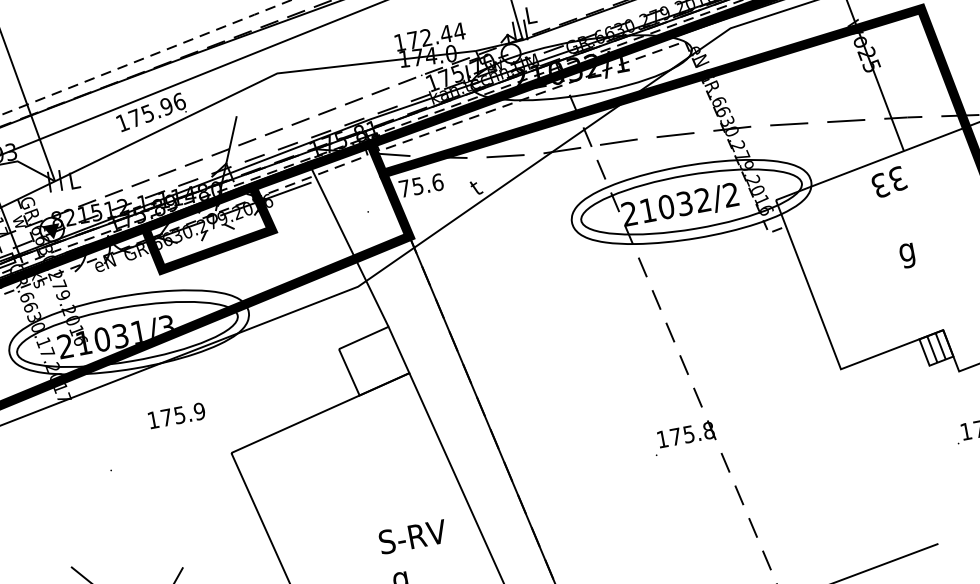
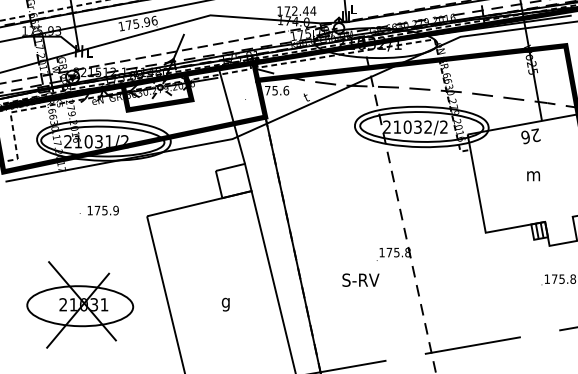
text: (888, 182) -> (530, 136), 33 -> 26
text: (907, 254) -> (533, 177), g -> m
text: (166, 327) -> (124, 141), 21031/3 -> 21031/2
text: (175, 415) -> (102, 210), moved
text: (411, 535) -> (360, 279), moved

